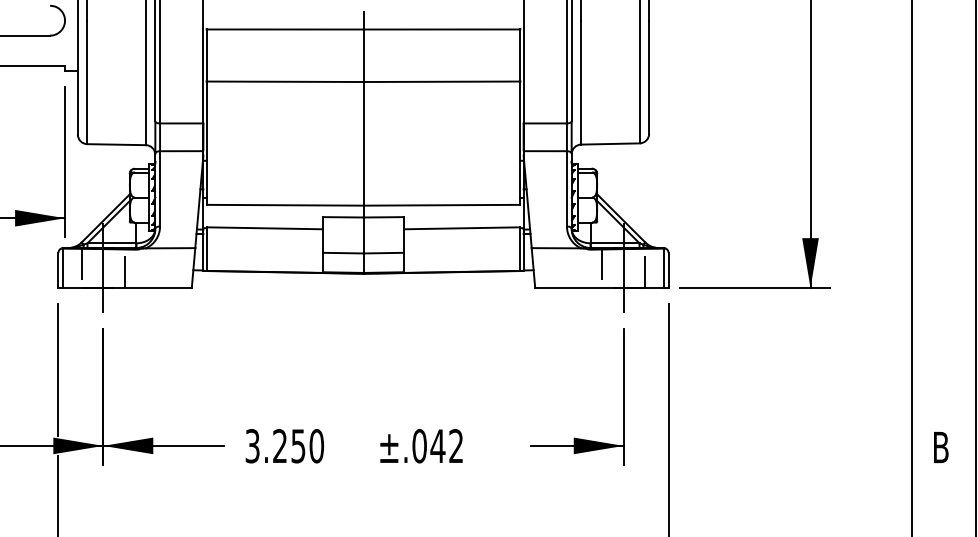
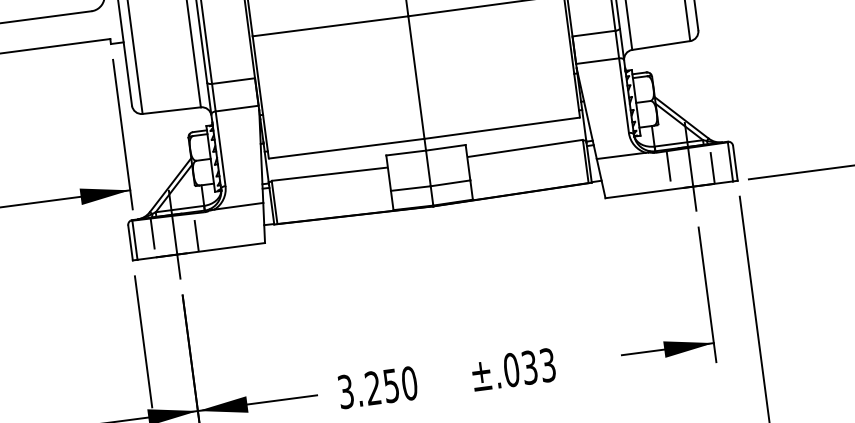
text: (446, 446) -> (538, 366), ±.042 -> ±.033

